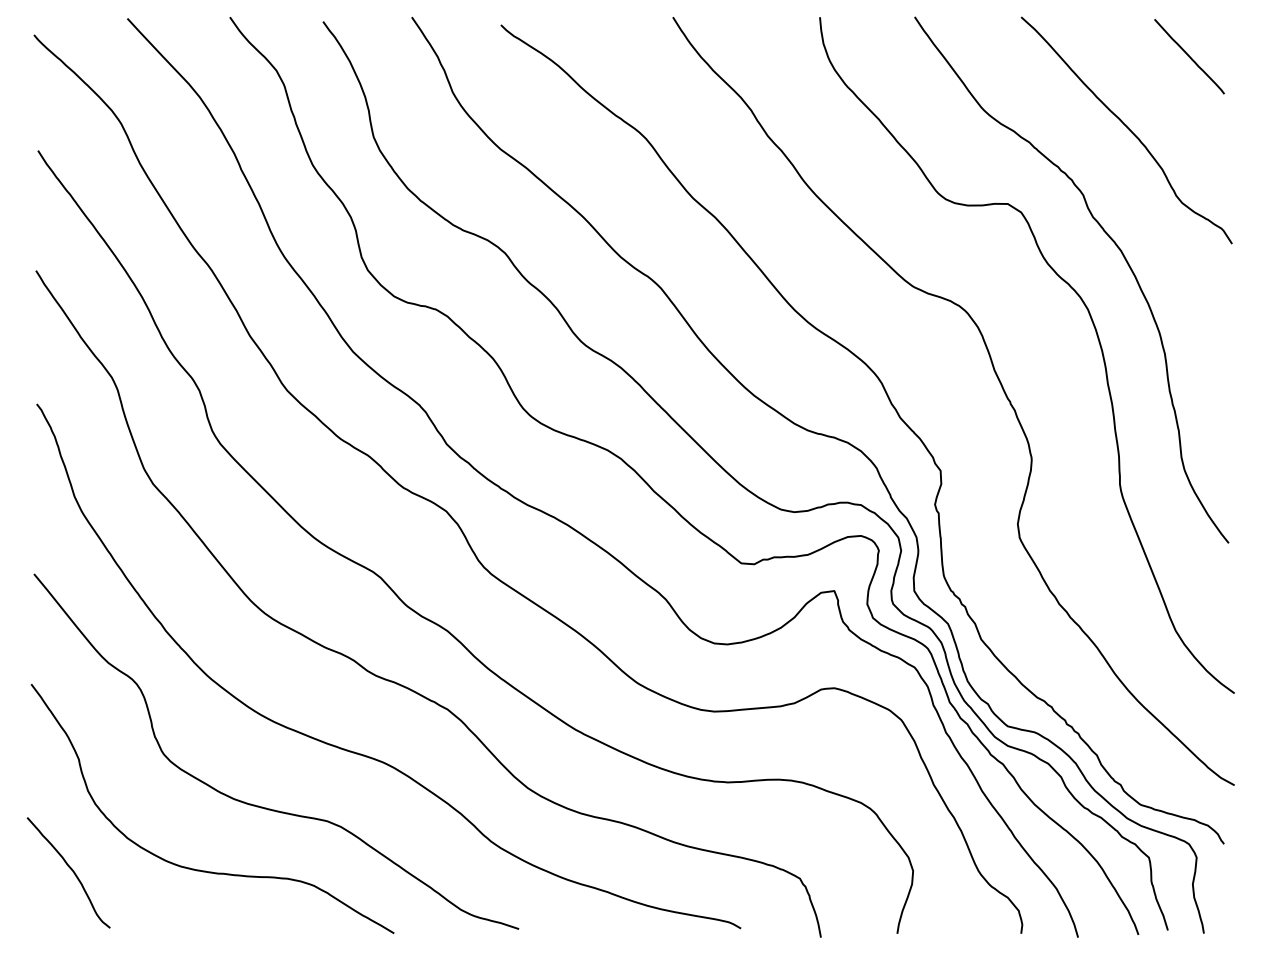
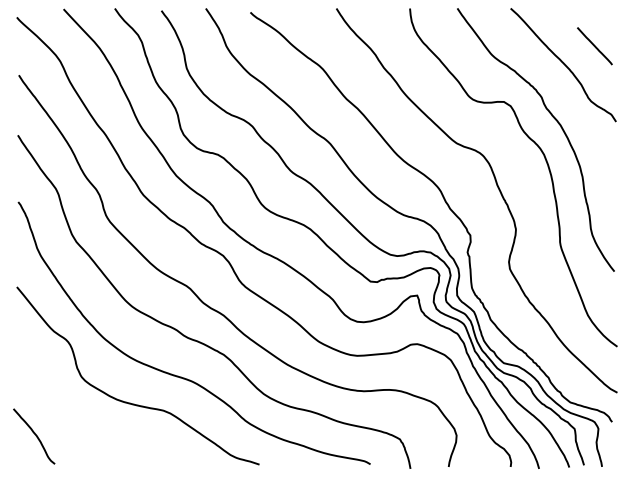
line: (1188, 57) -> (594, 46), moved
curve: (203, 868) -> (101, 434), removed

